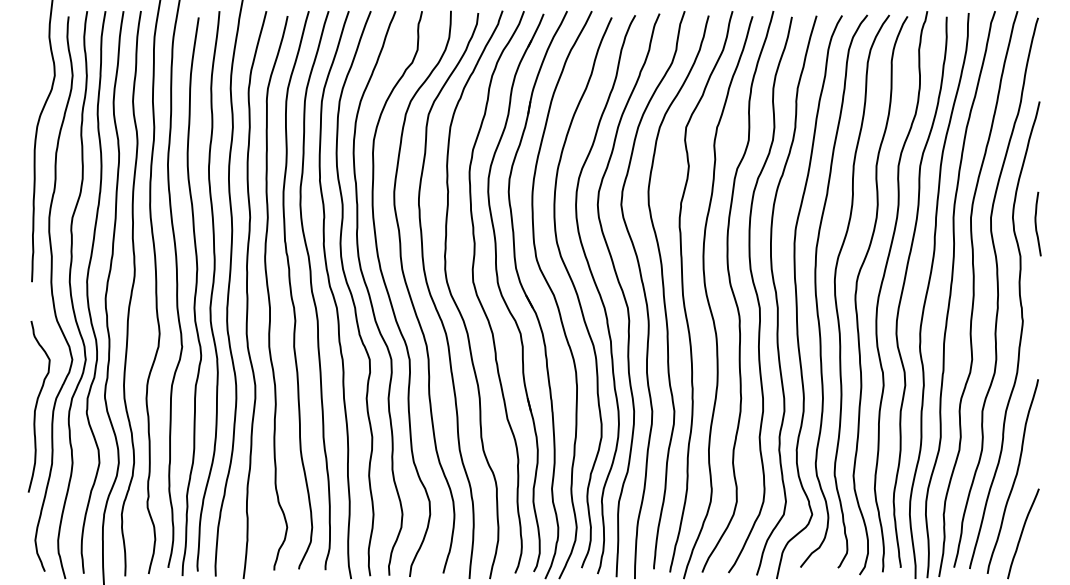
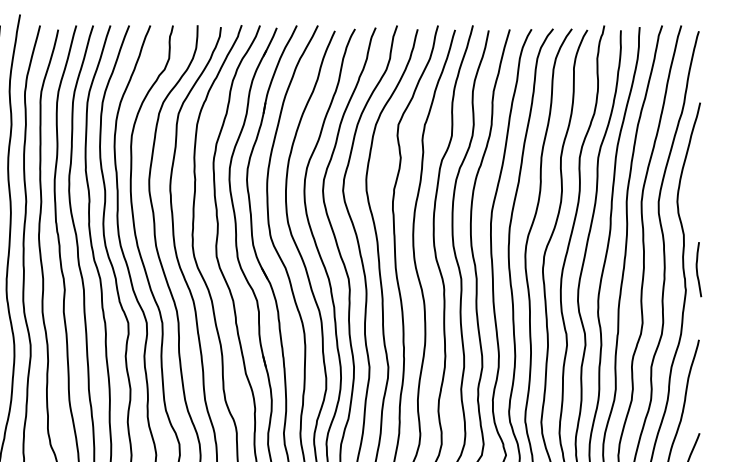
curve: (1036, 223) -> (697, 269), moved

